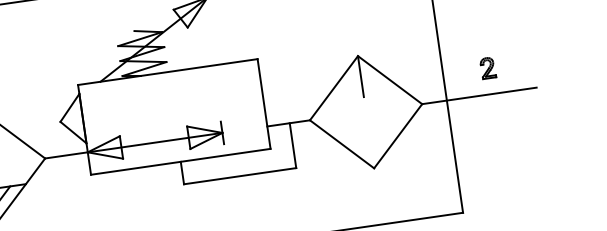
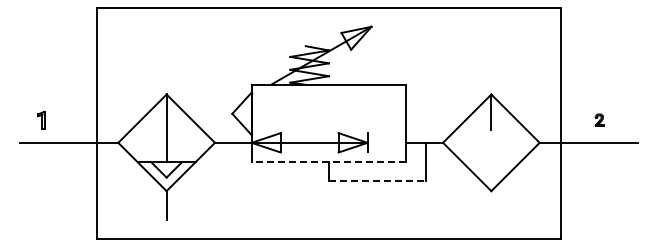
part: (487, 67) -> (599, 119), size x0.7
line: (180, 162) -> (328, 162), solid -> dashed
line: (240, 176) -> (377, 181), solid -> dashed

